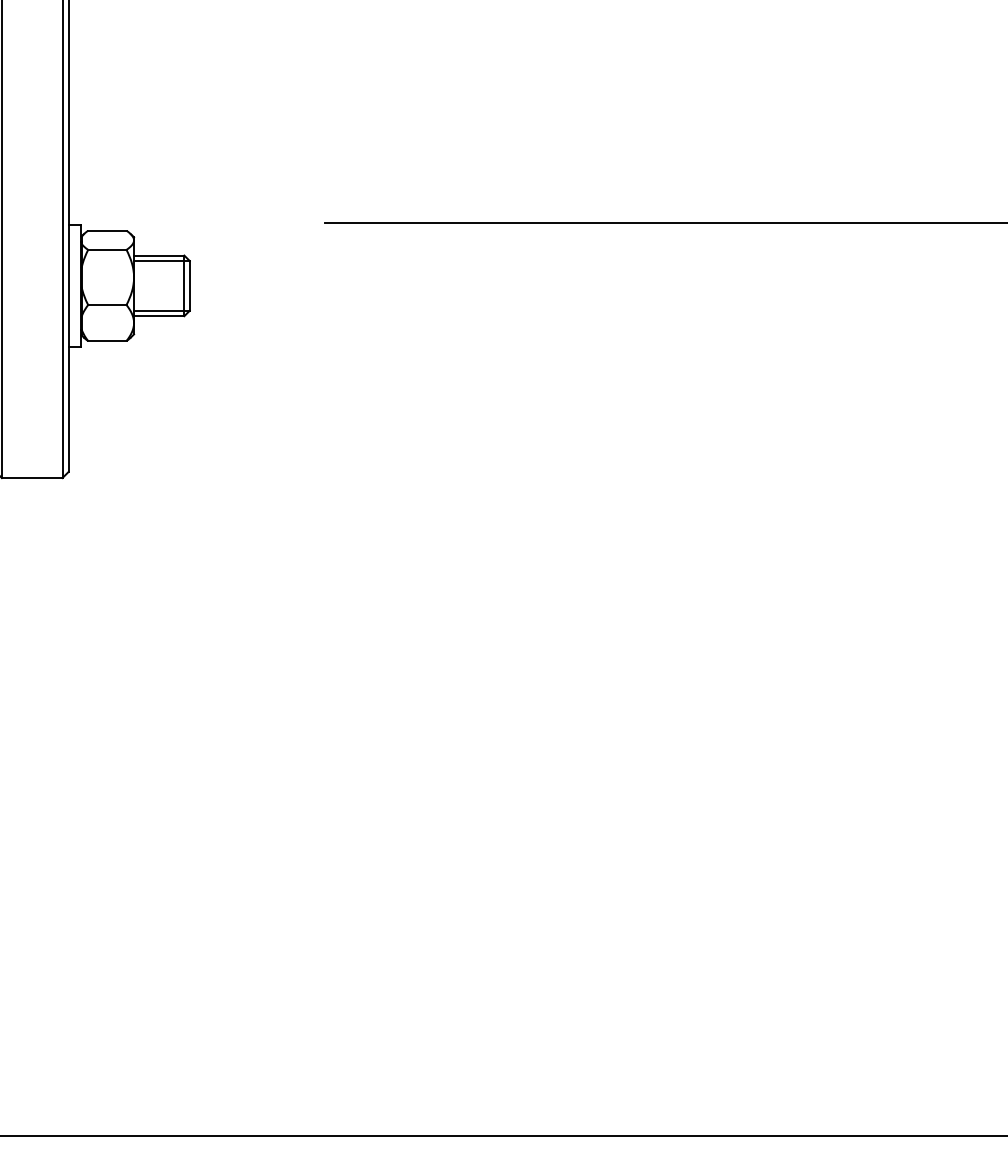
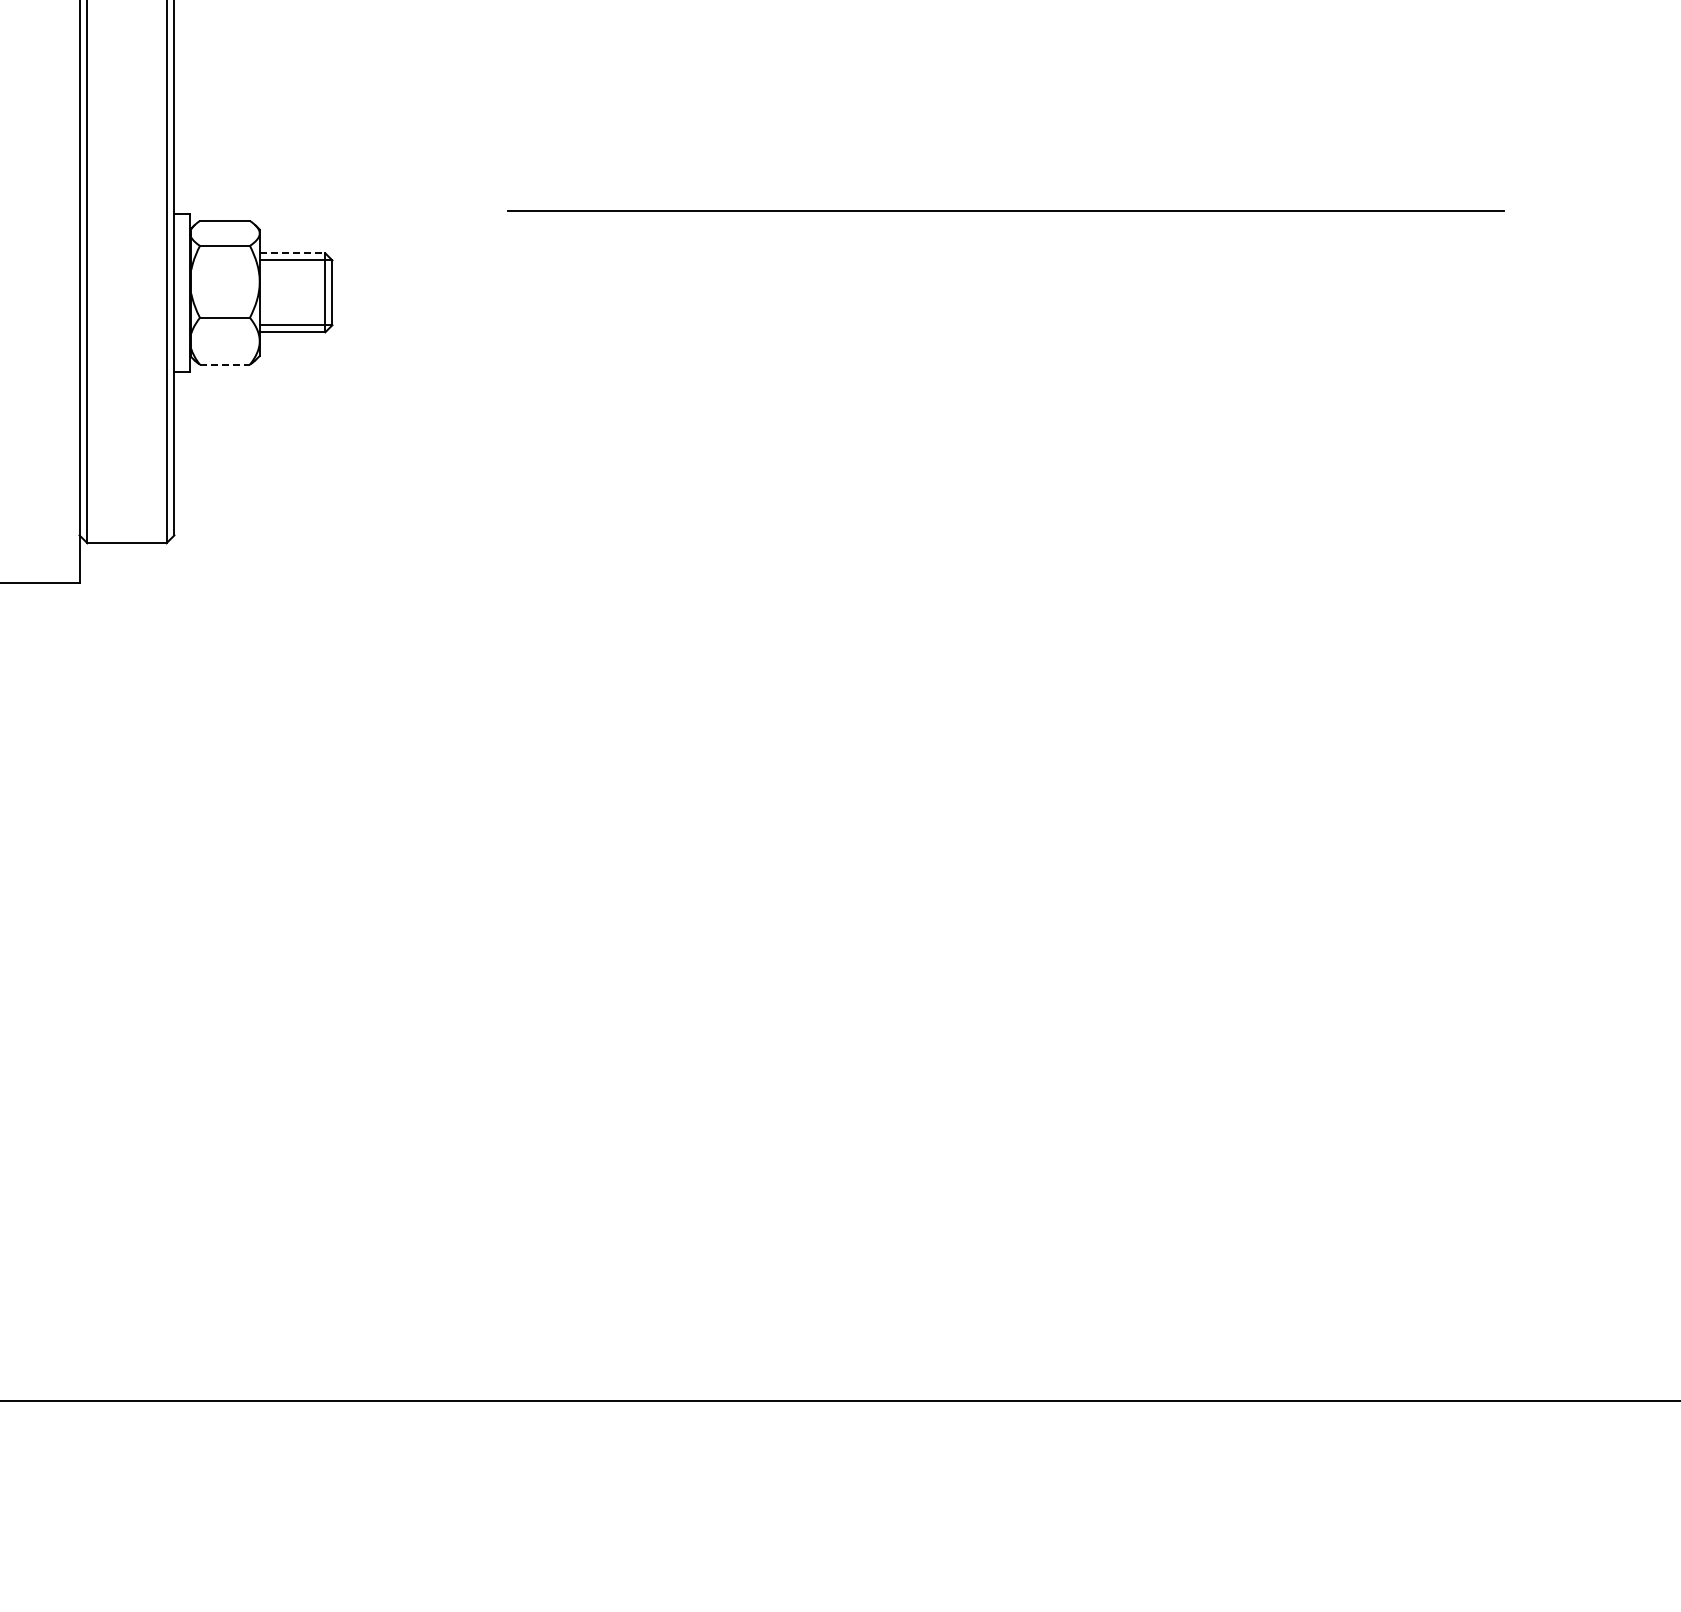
line: (159, 255) -> (292, 253), solid -> dashed
line: (107, 340) -> (224, 364), solid -> dashed

